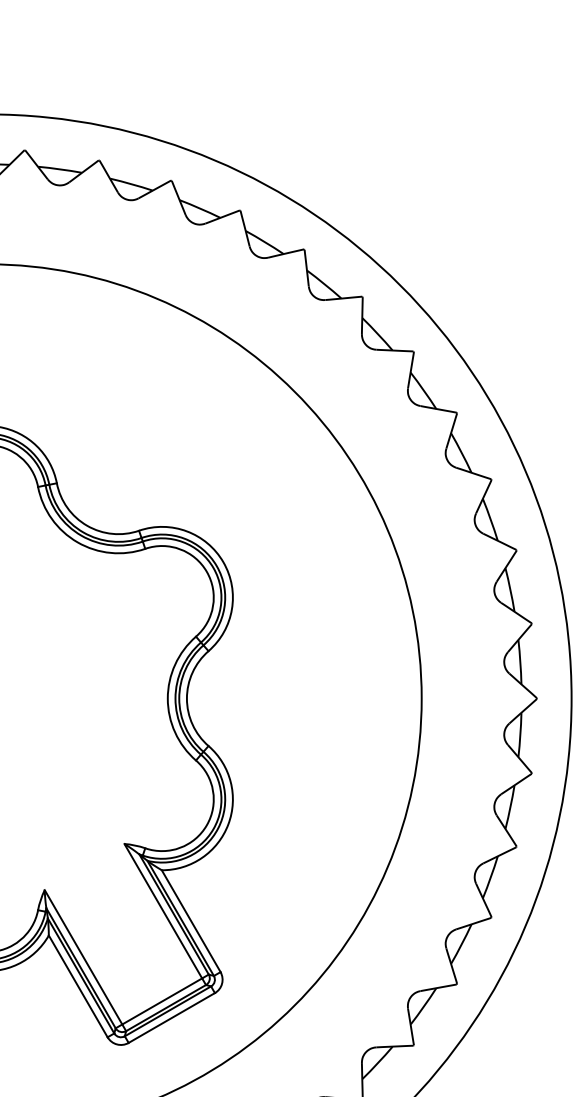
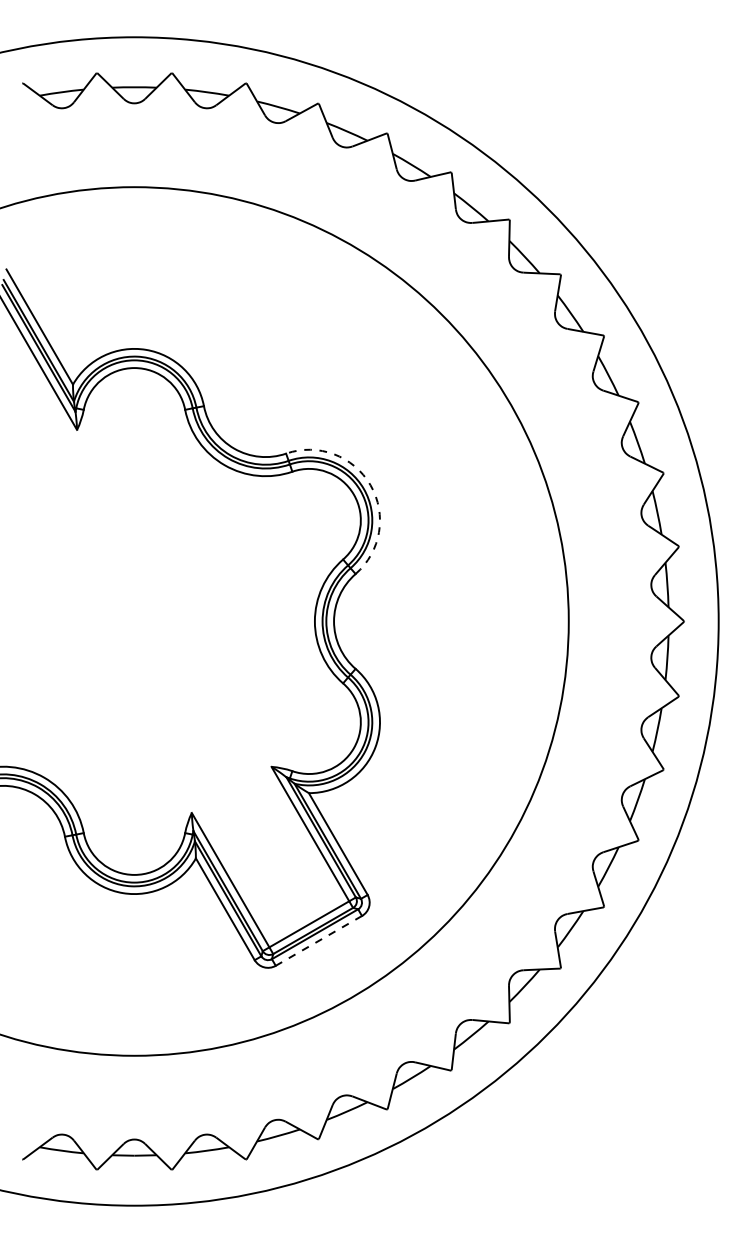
arc: (223, 562) -> (370, 485), solid -> dashed
line: (171, 1017) -> (318, 940), solid -> dashed

